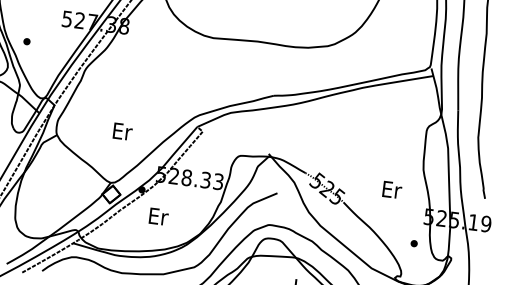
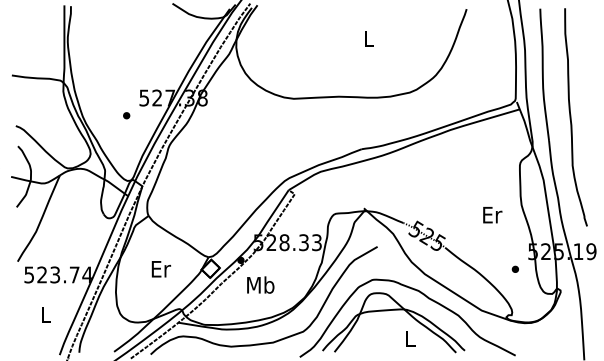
part: (26, 41) -> (126, 115), moved
text: (121, 131) -> (160, 269), moved
text: (392, 190) -> (492, 215), moved
text: (158, 215) -> (260, 284), Er -> Mb
part: (413, 242) -> (514, 268), moved

